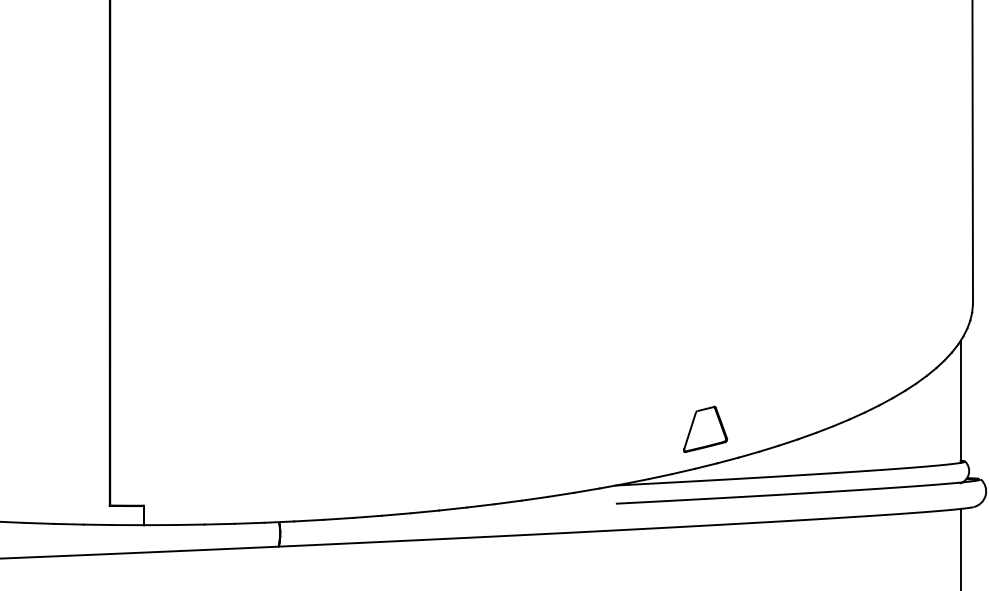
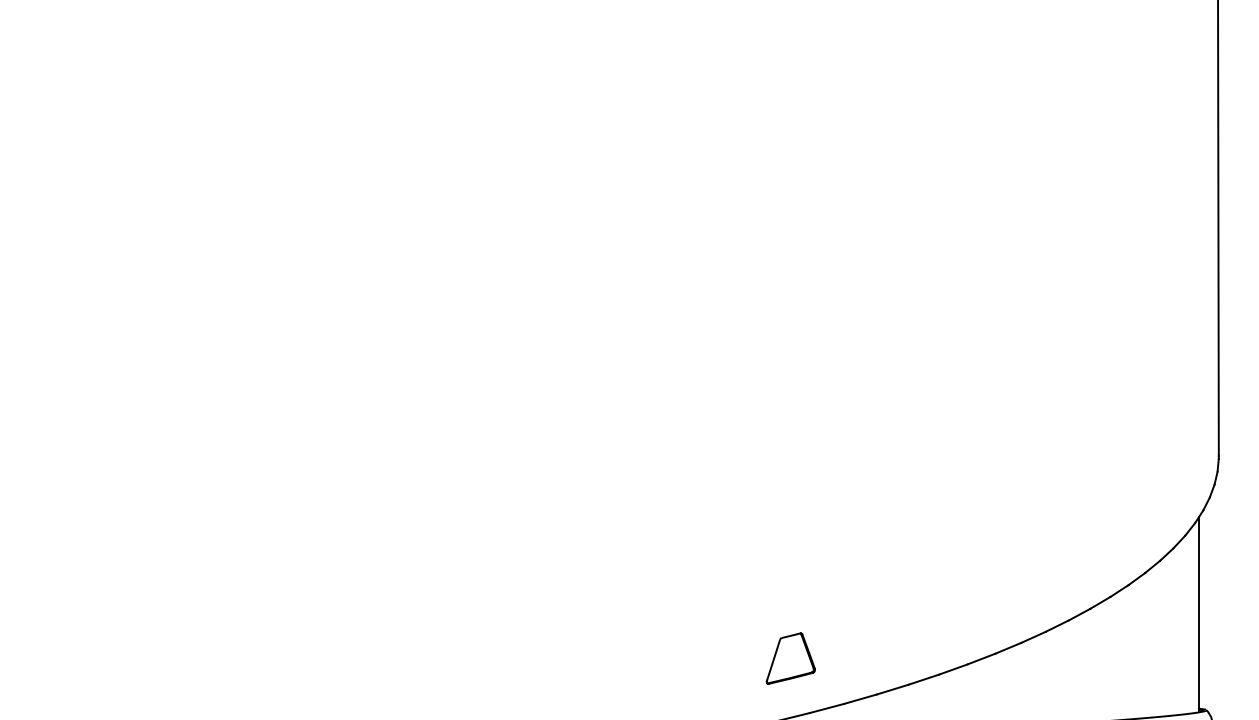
part: (705, 428) -> (790, 657), size x0.7

